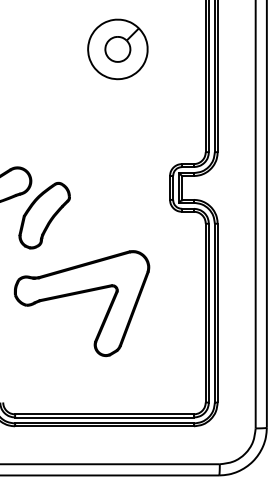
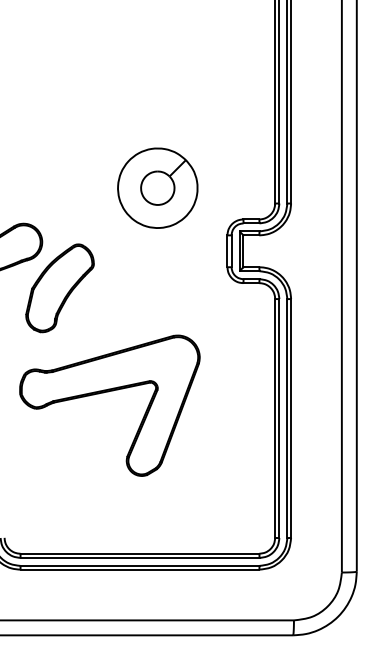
part: (117, 48) -> (157, 187), moved

